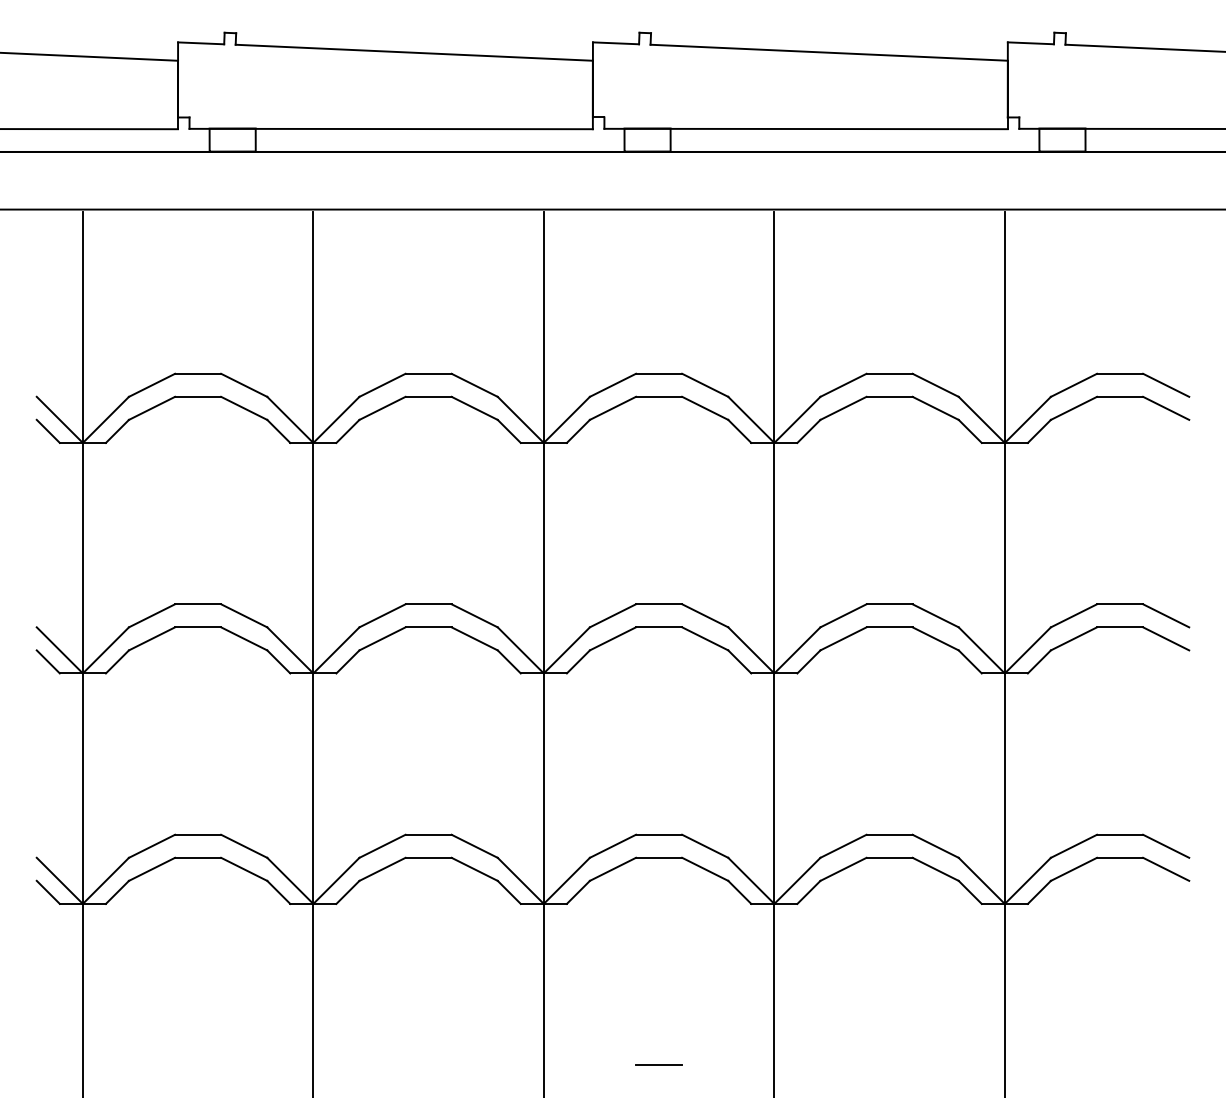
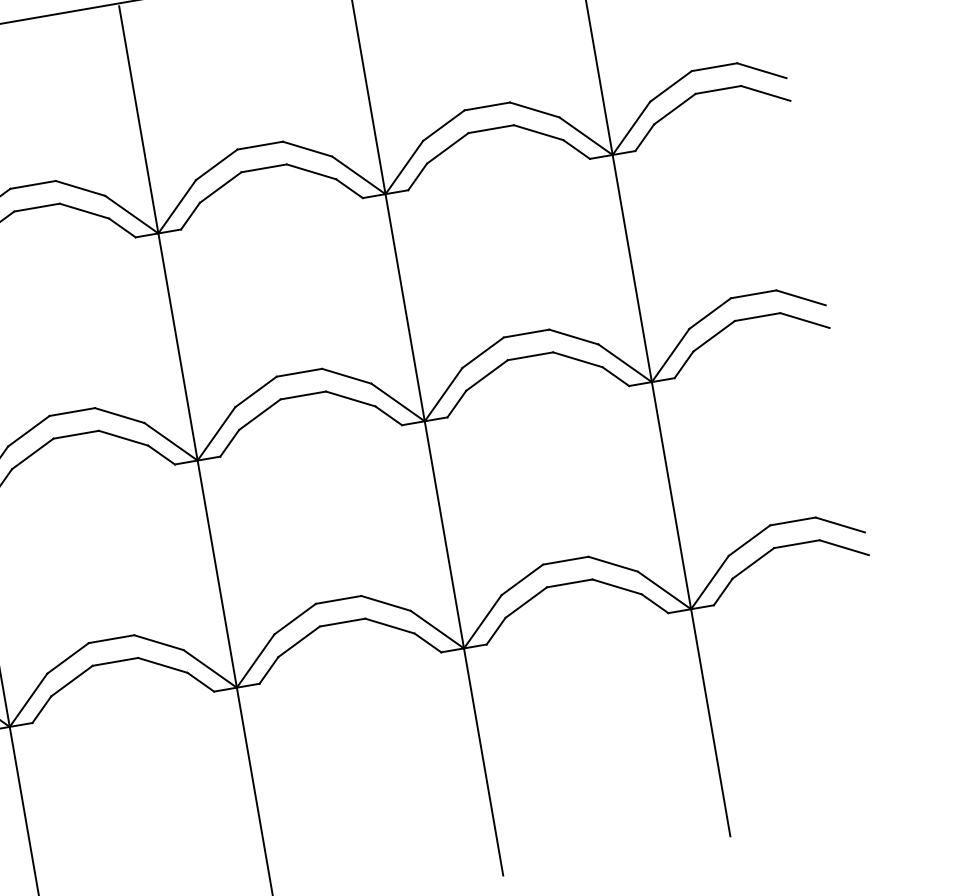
line: (658, 1064) -> (377, 826), removed

